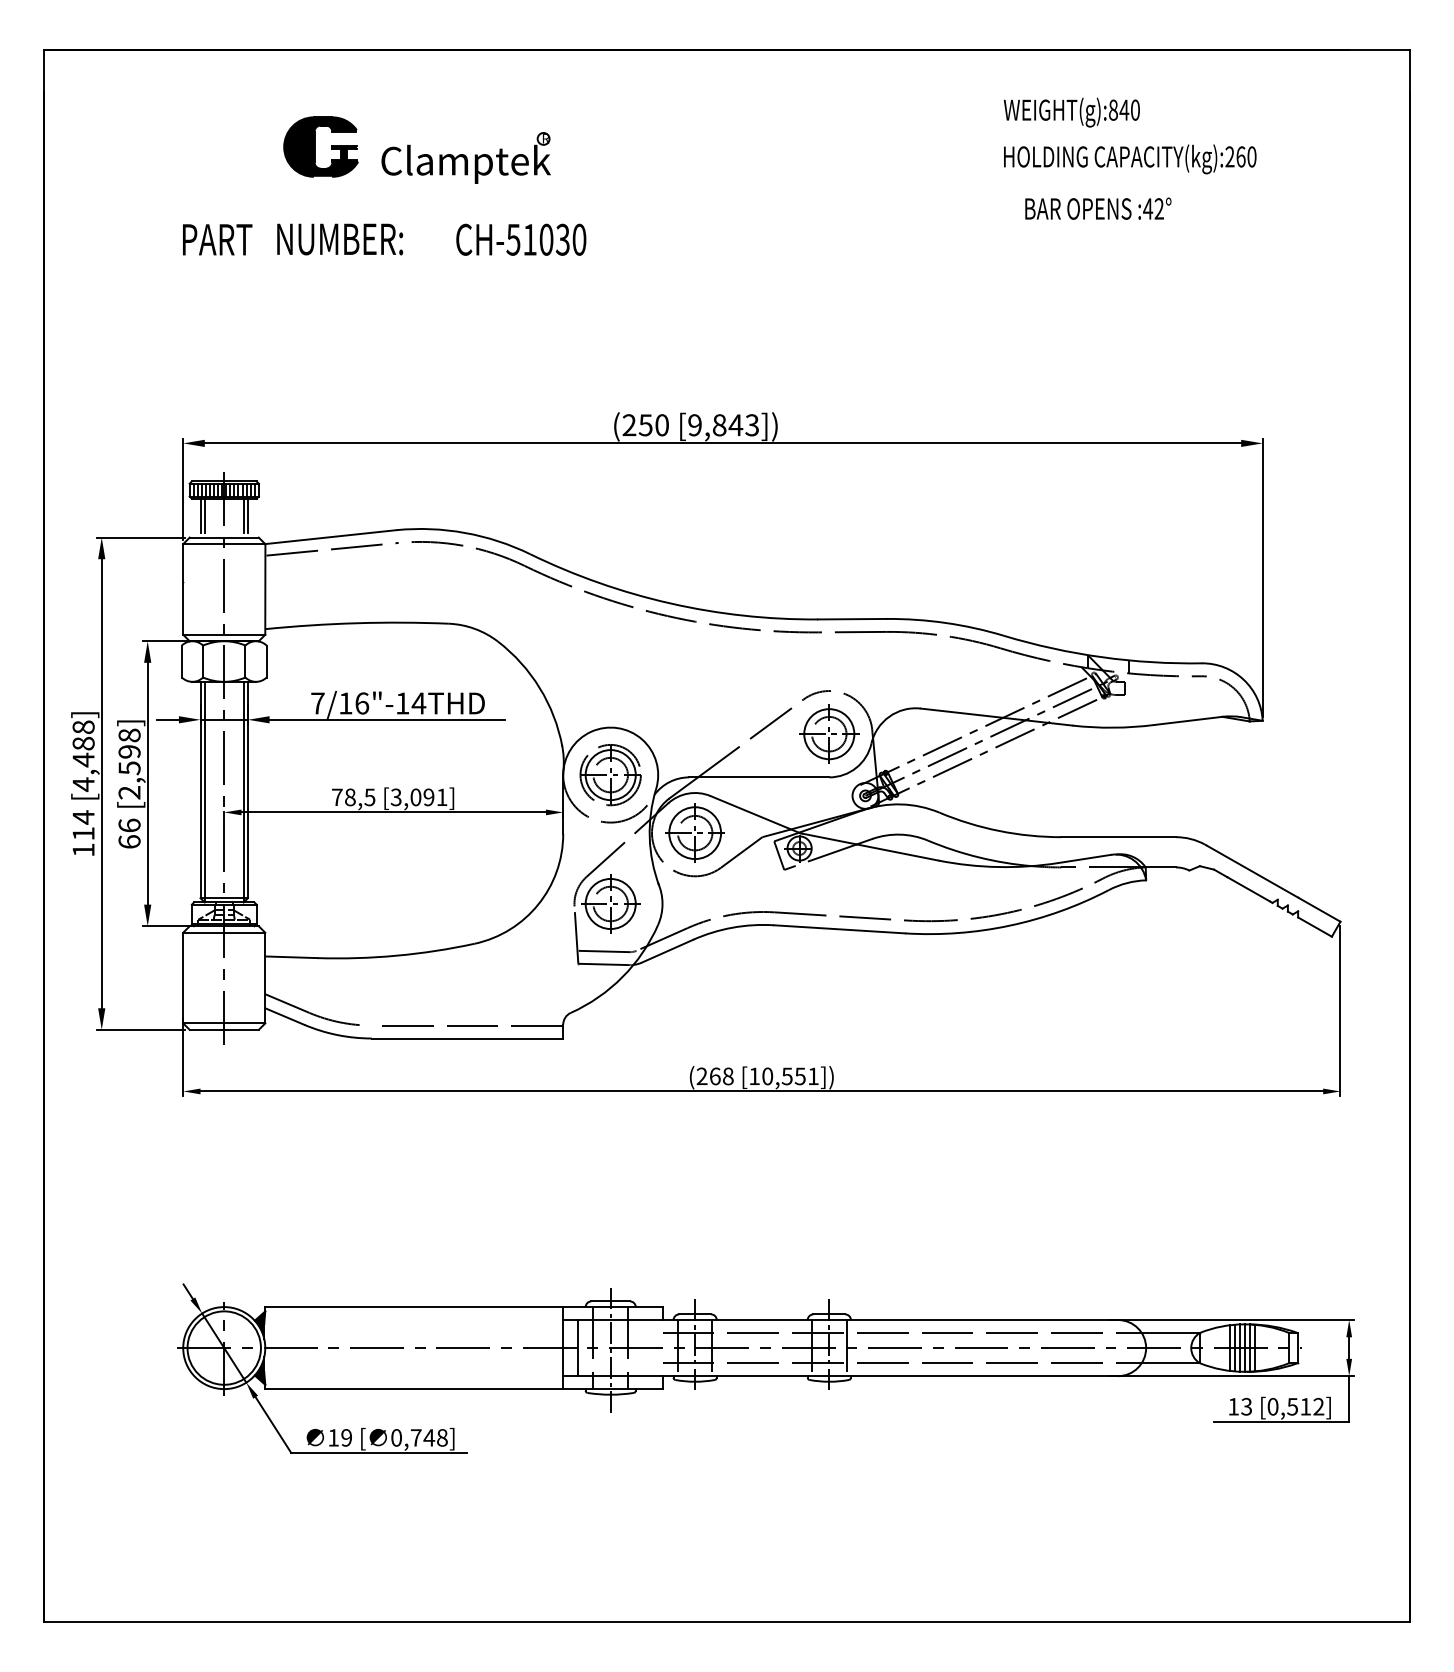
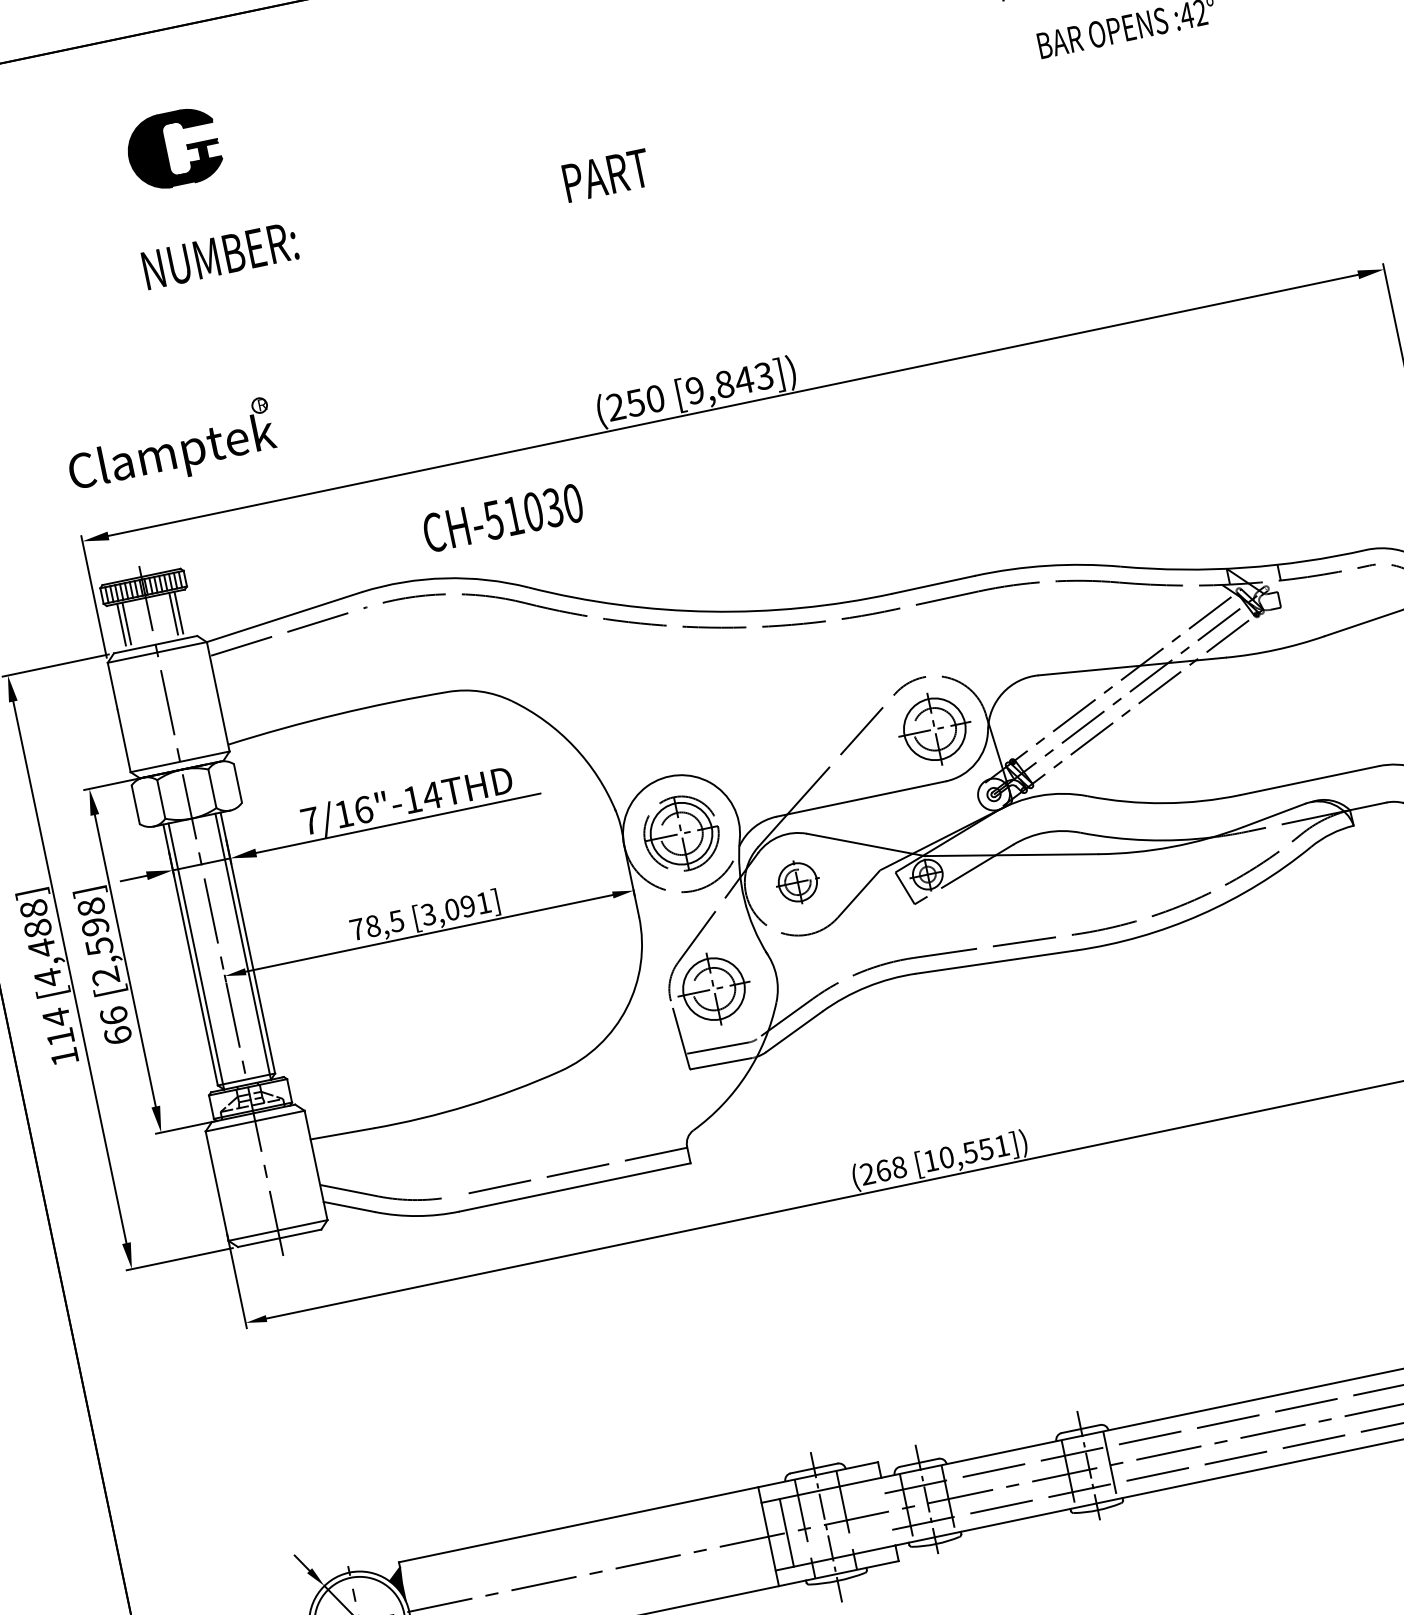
part: (465, 157) -> (170, 447), moved
text: (217, 239) -> (606, 175), moved
text: (521, 239) -> (503, 517), moved
part: (694, 832) -> (797, 881), size x0.6

